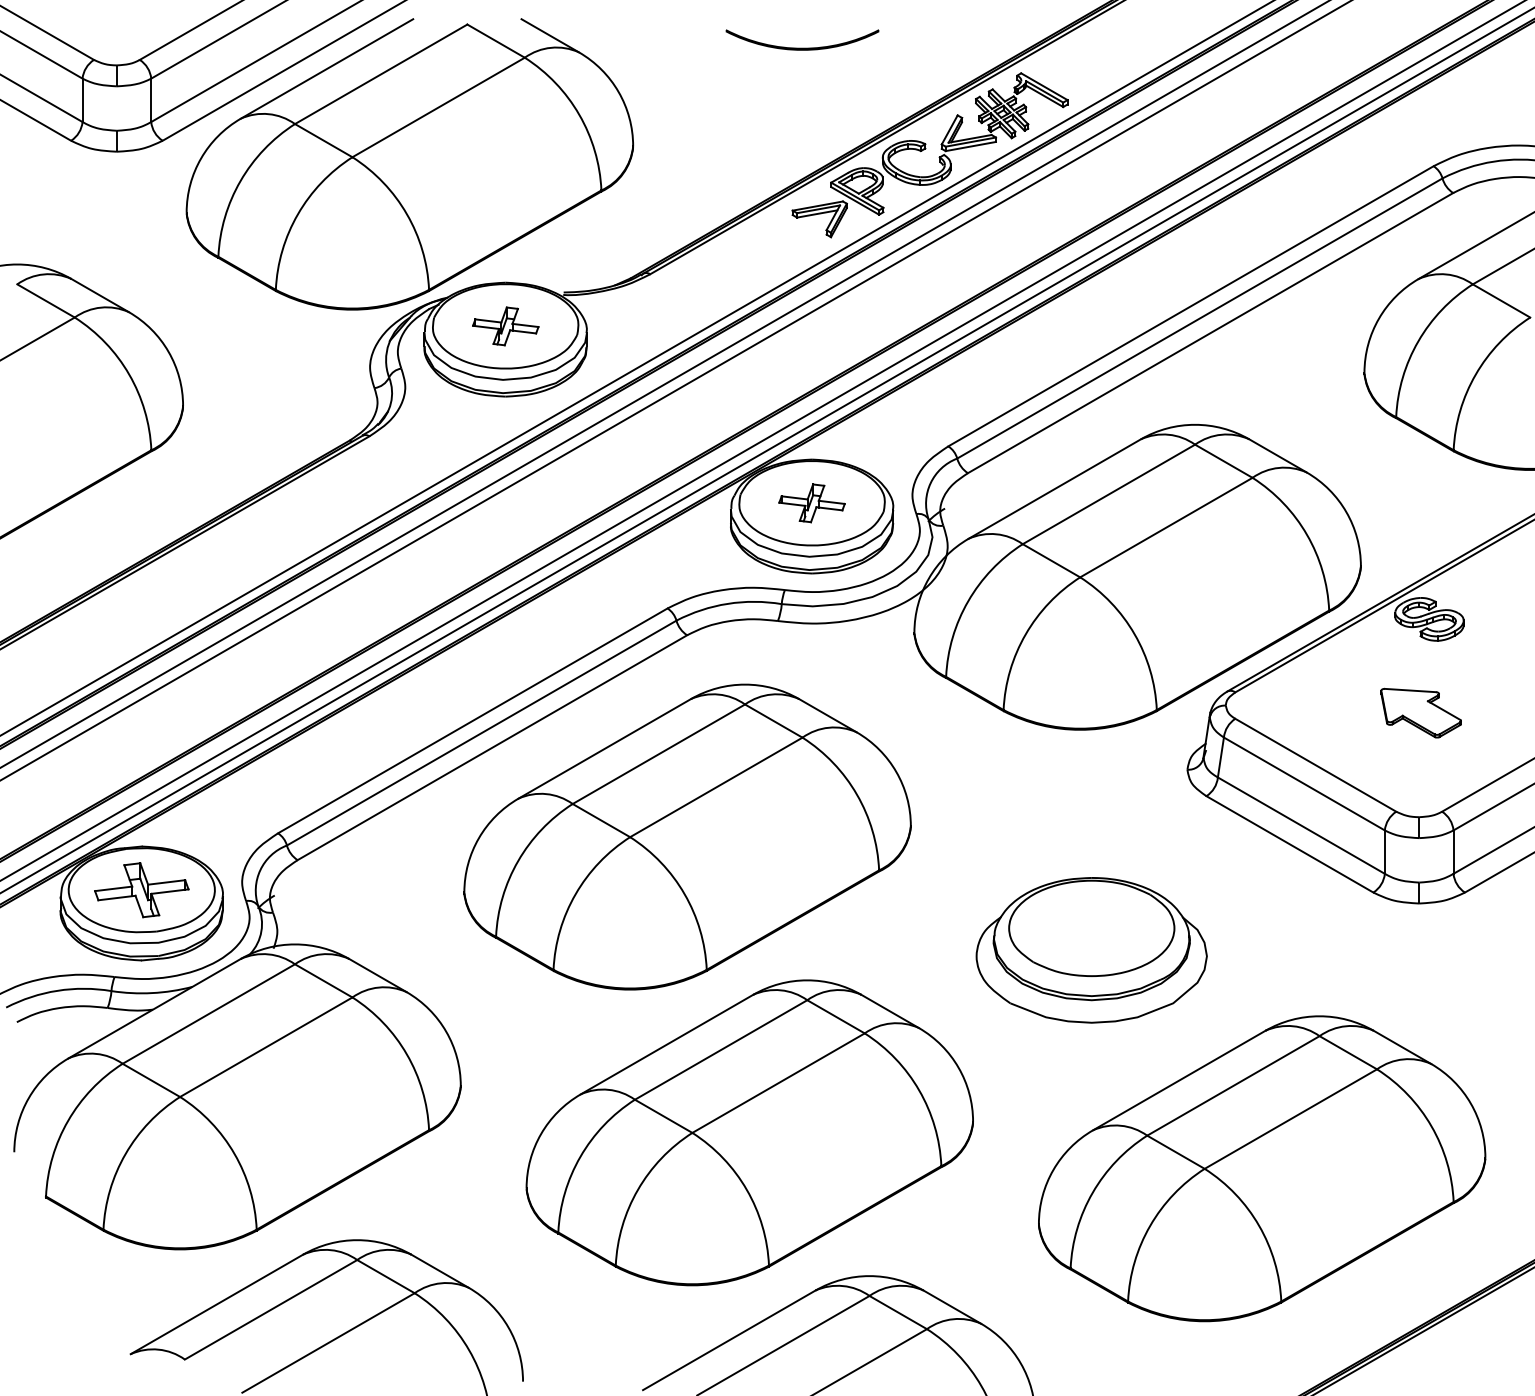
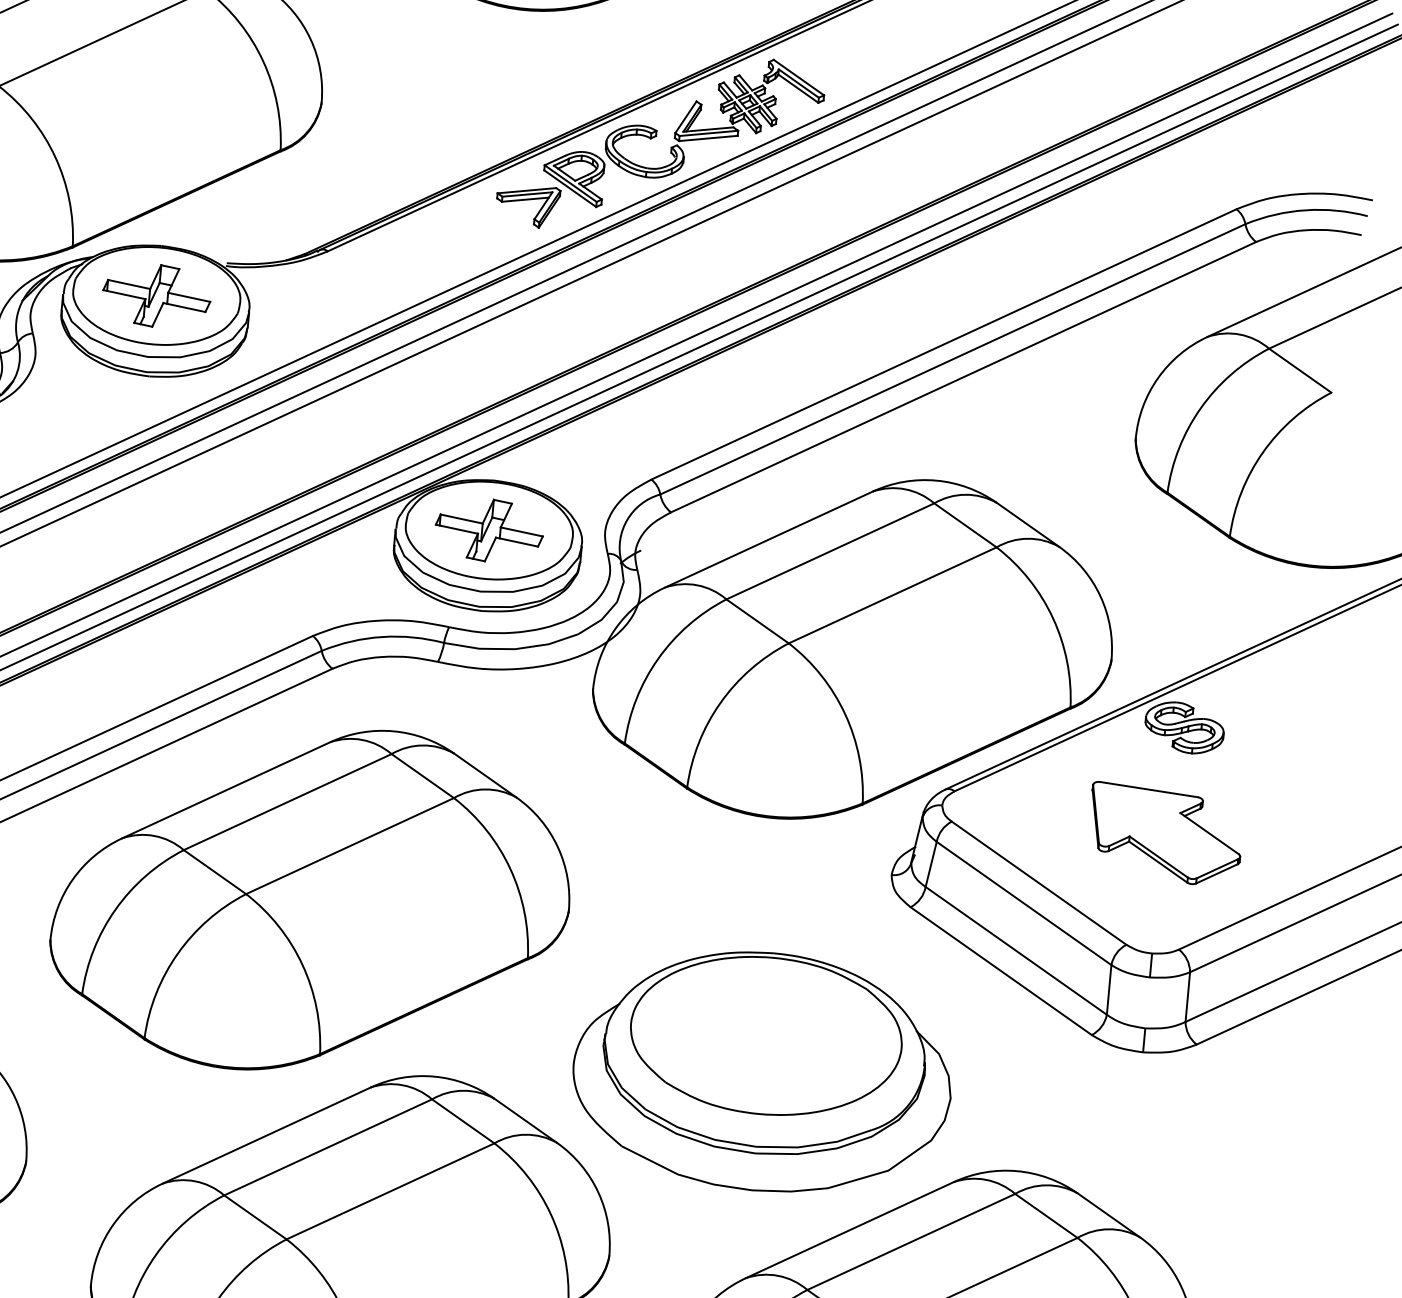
part: (505, 326) -> (156, 296), size x1.43
part: (811, 503) -> (488, 530), size x1.43
part: (1420, 712) -> (1164, 833), size x1.67
part: (1091, 950) -> (762, 1072), size x1.43

